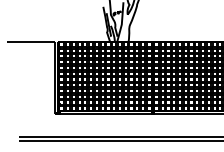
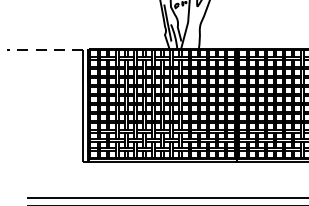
line: (30, 41) -> (44, 48), solid -> dashed

